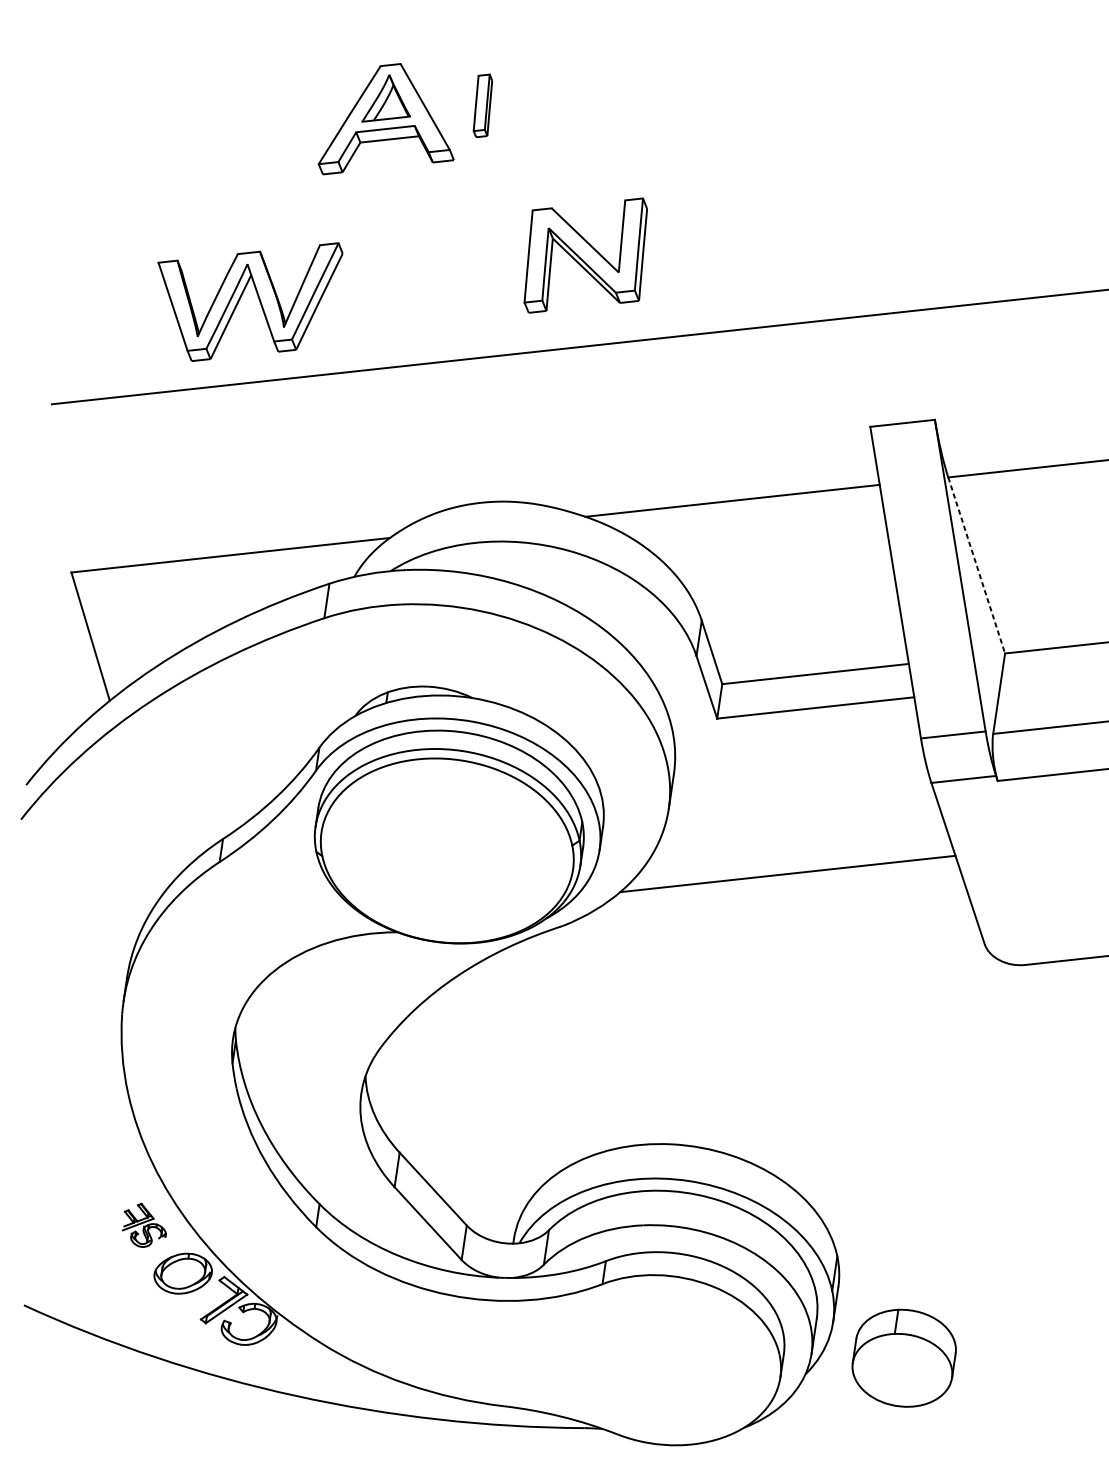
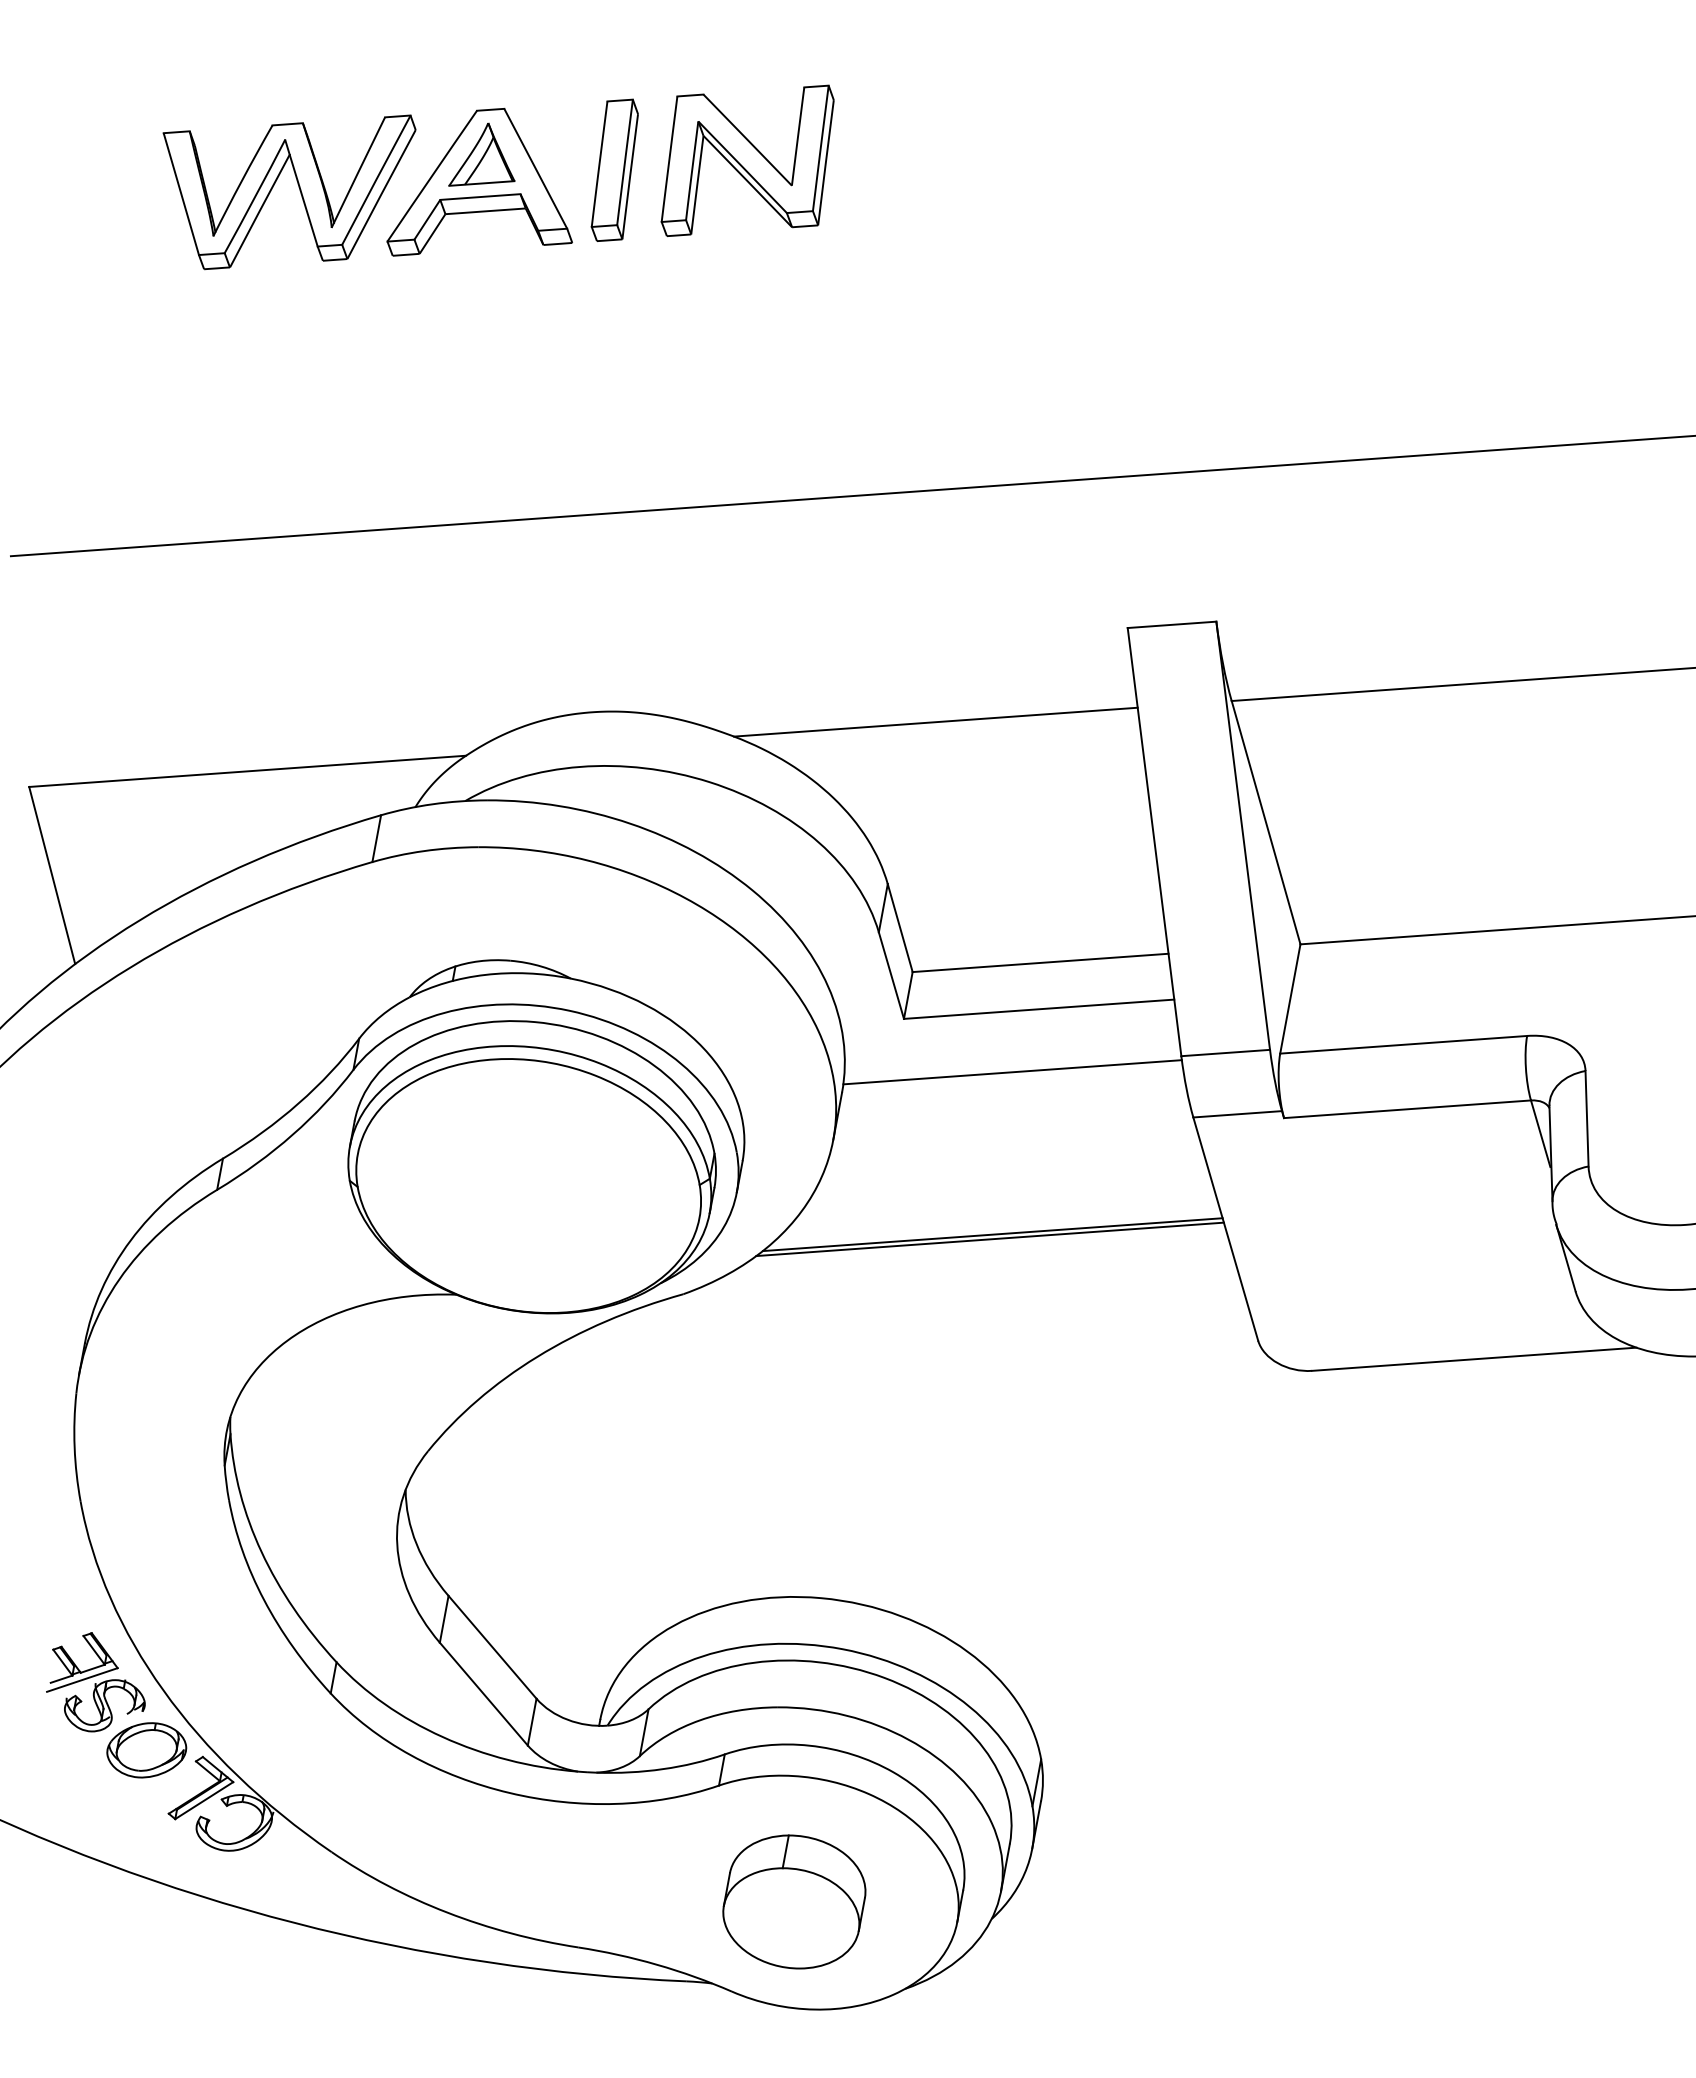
part: (482, 105) -> (614, 169), size x1.67
part: (585, 255) -> (747, 160), moved
part: (259, 301) -> (299, 190), moved
line: (977, 566) -> (1266, 823), dashed -> solid
line: (797, 754) -> (1012, 1072), added
line: (785, 877) -> (989, 1239), added
part: (143, 1225) -> (95, 1682), size x1.67
part: (904, 1357) -> (794, 1901), moved

